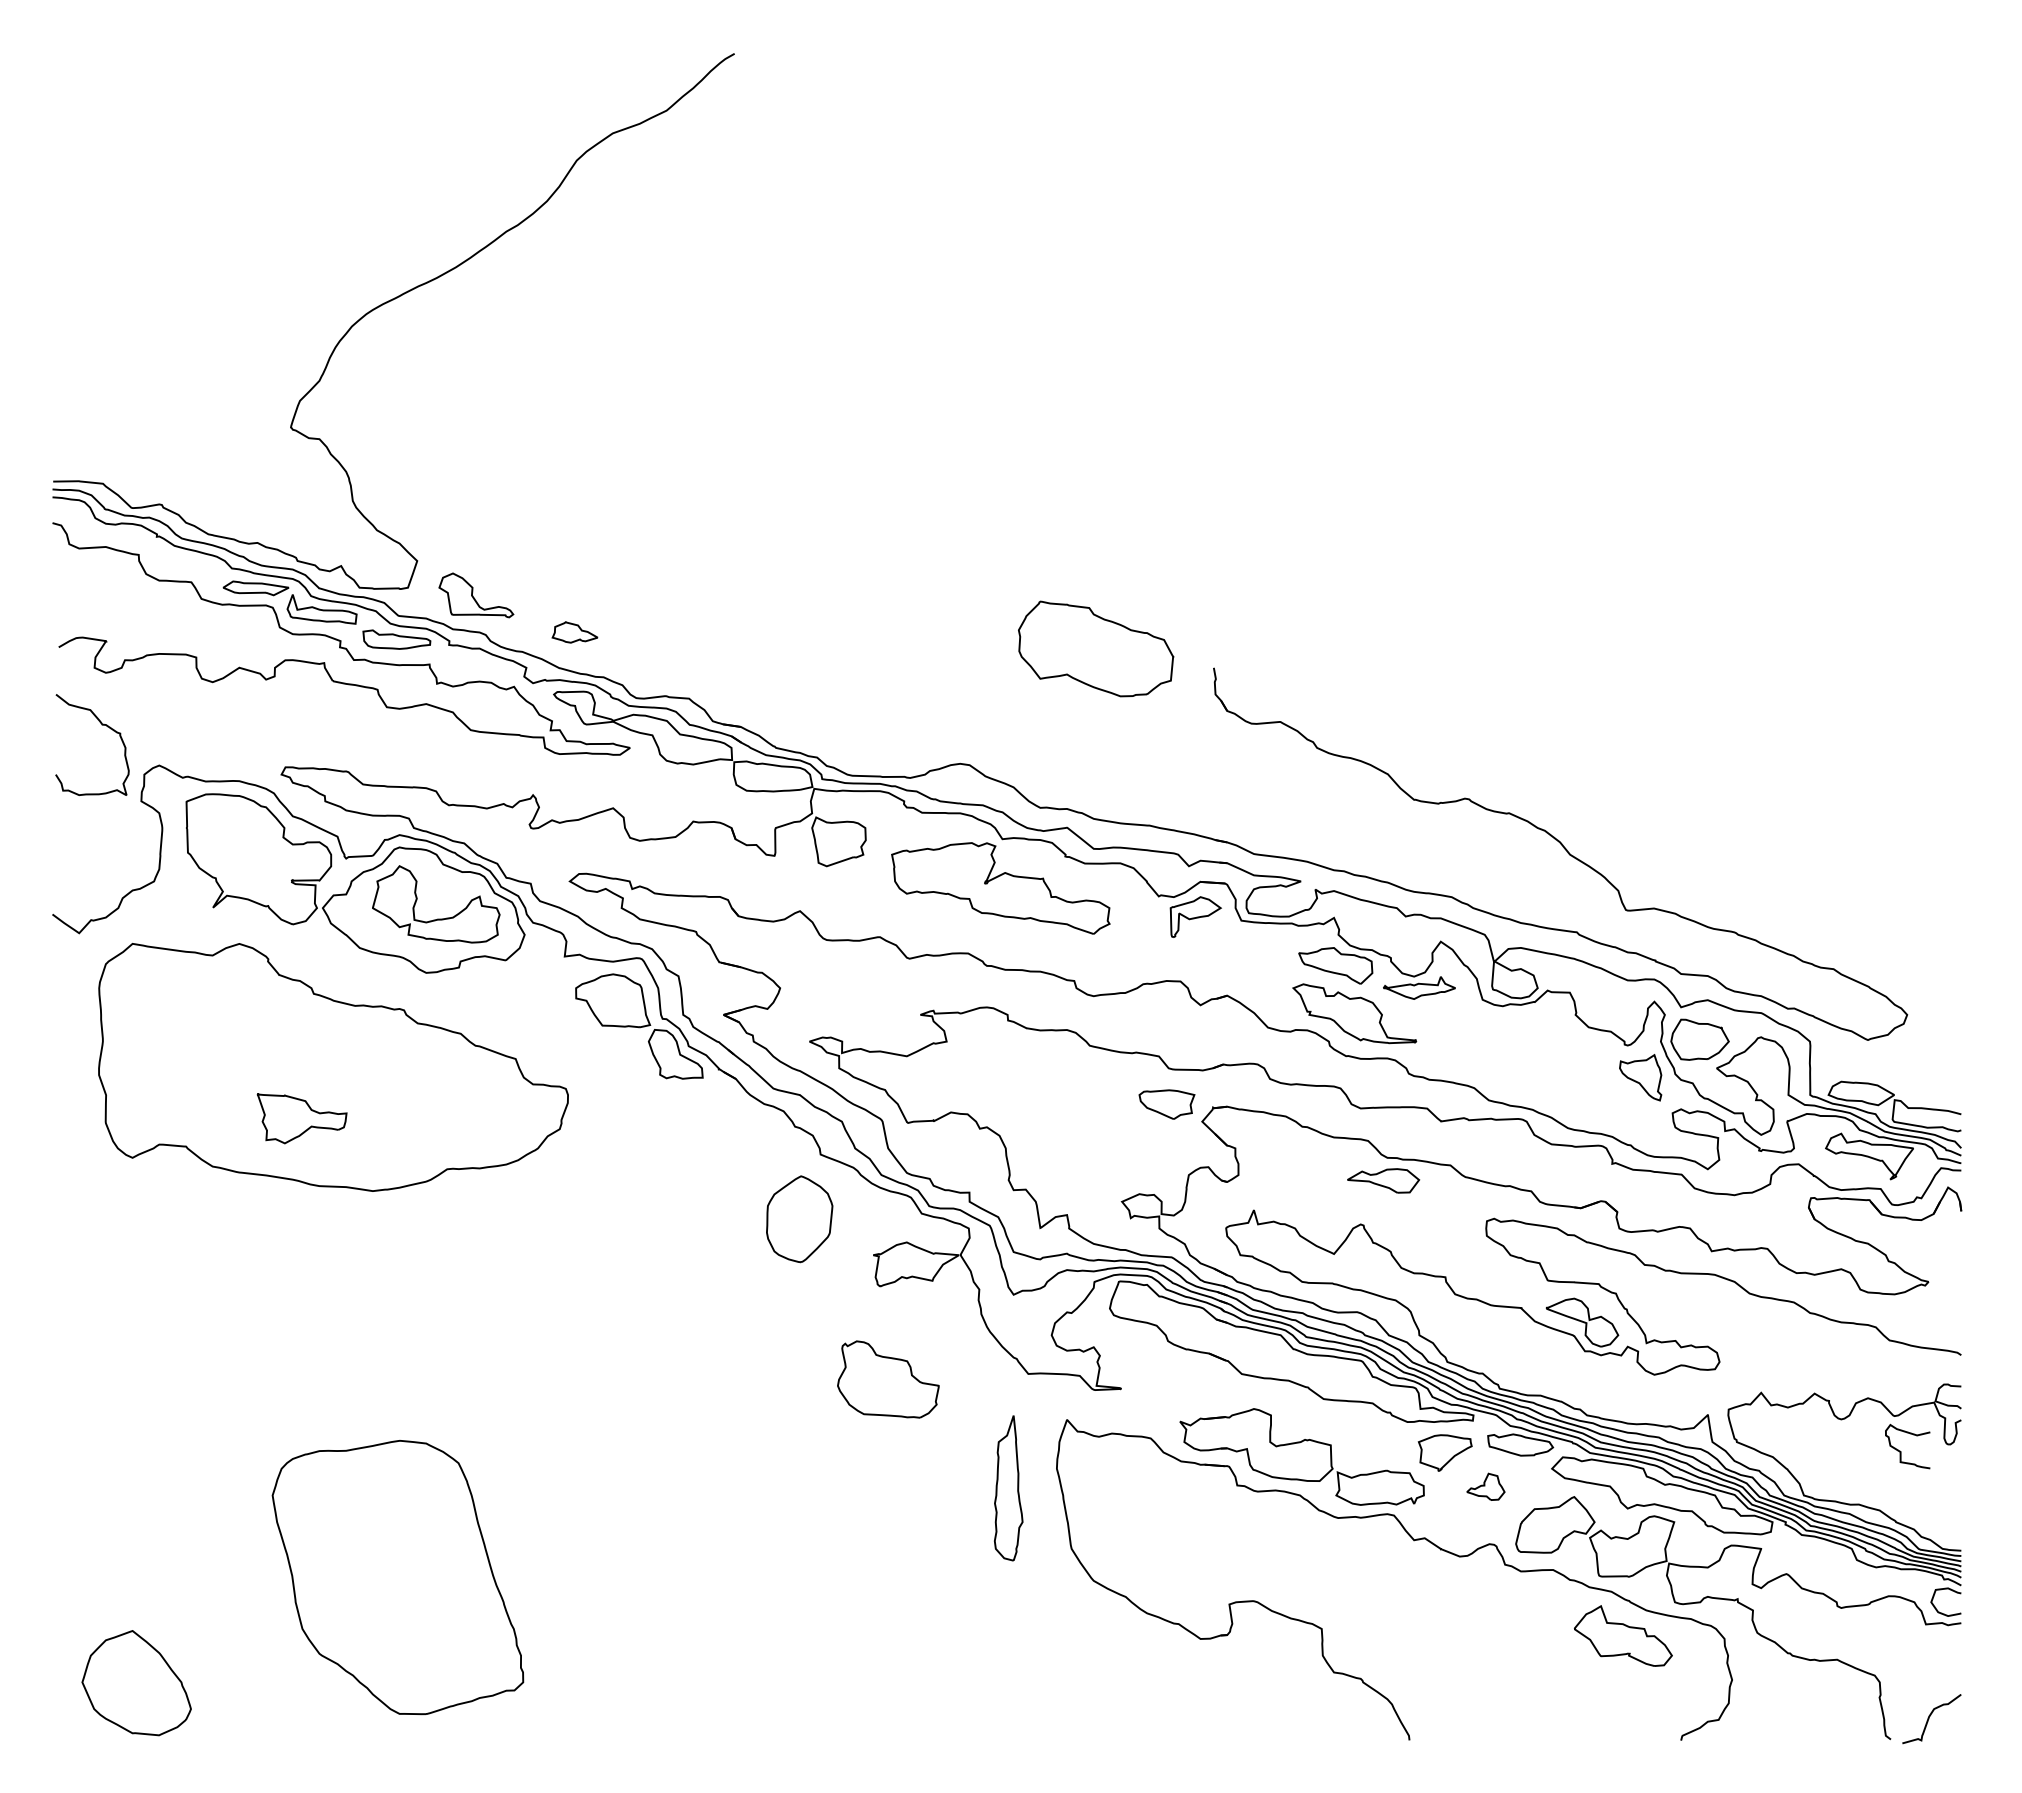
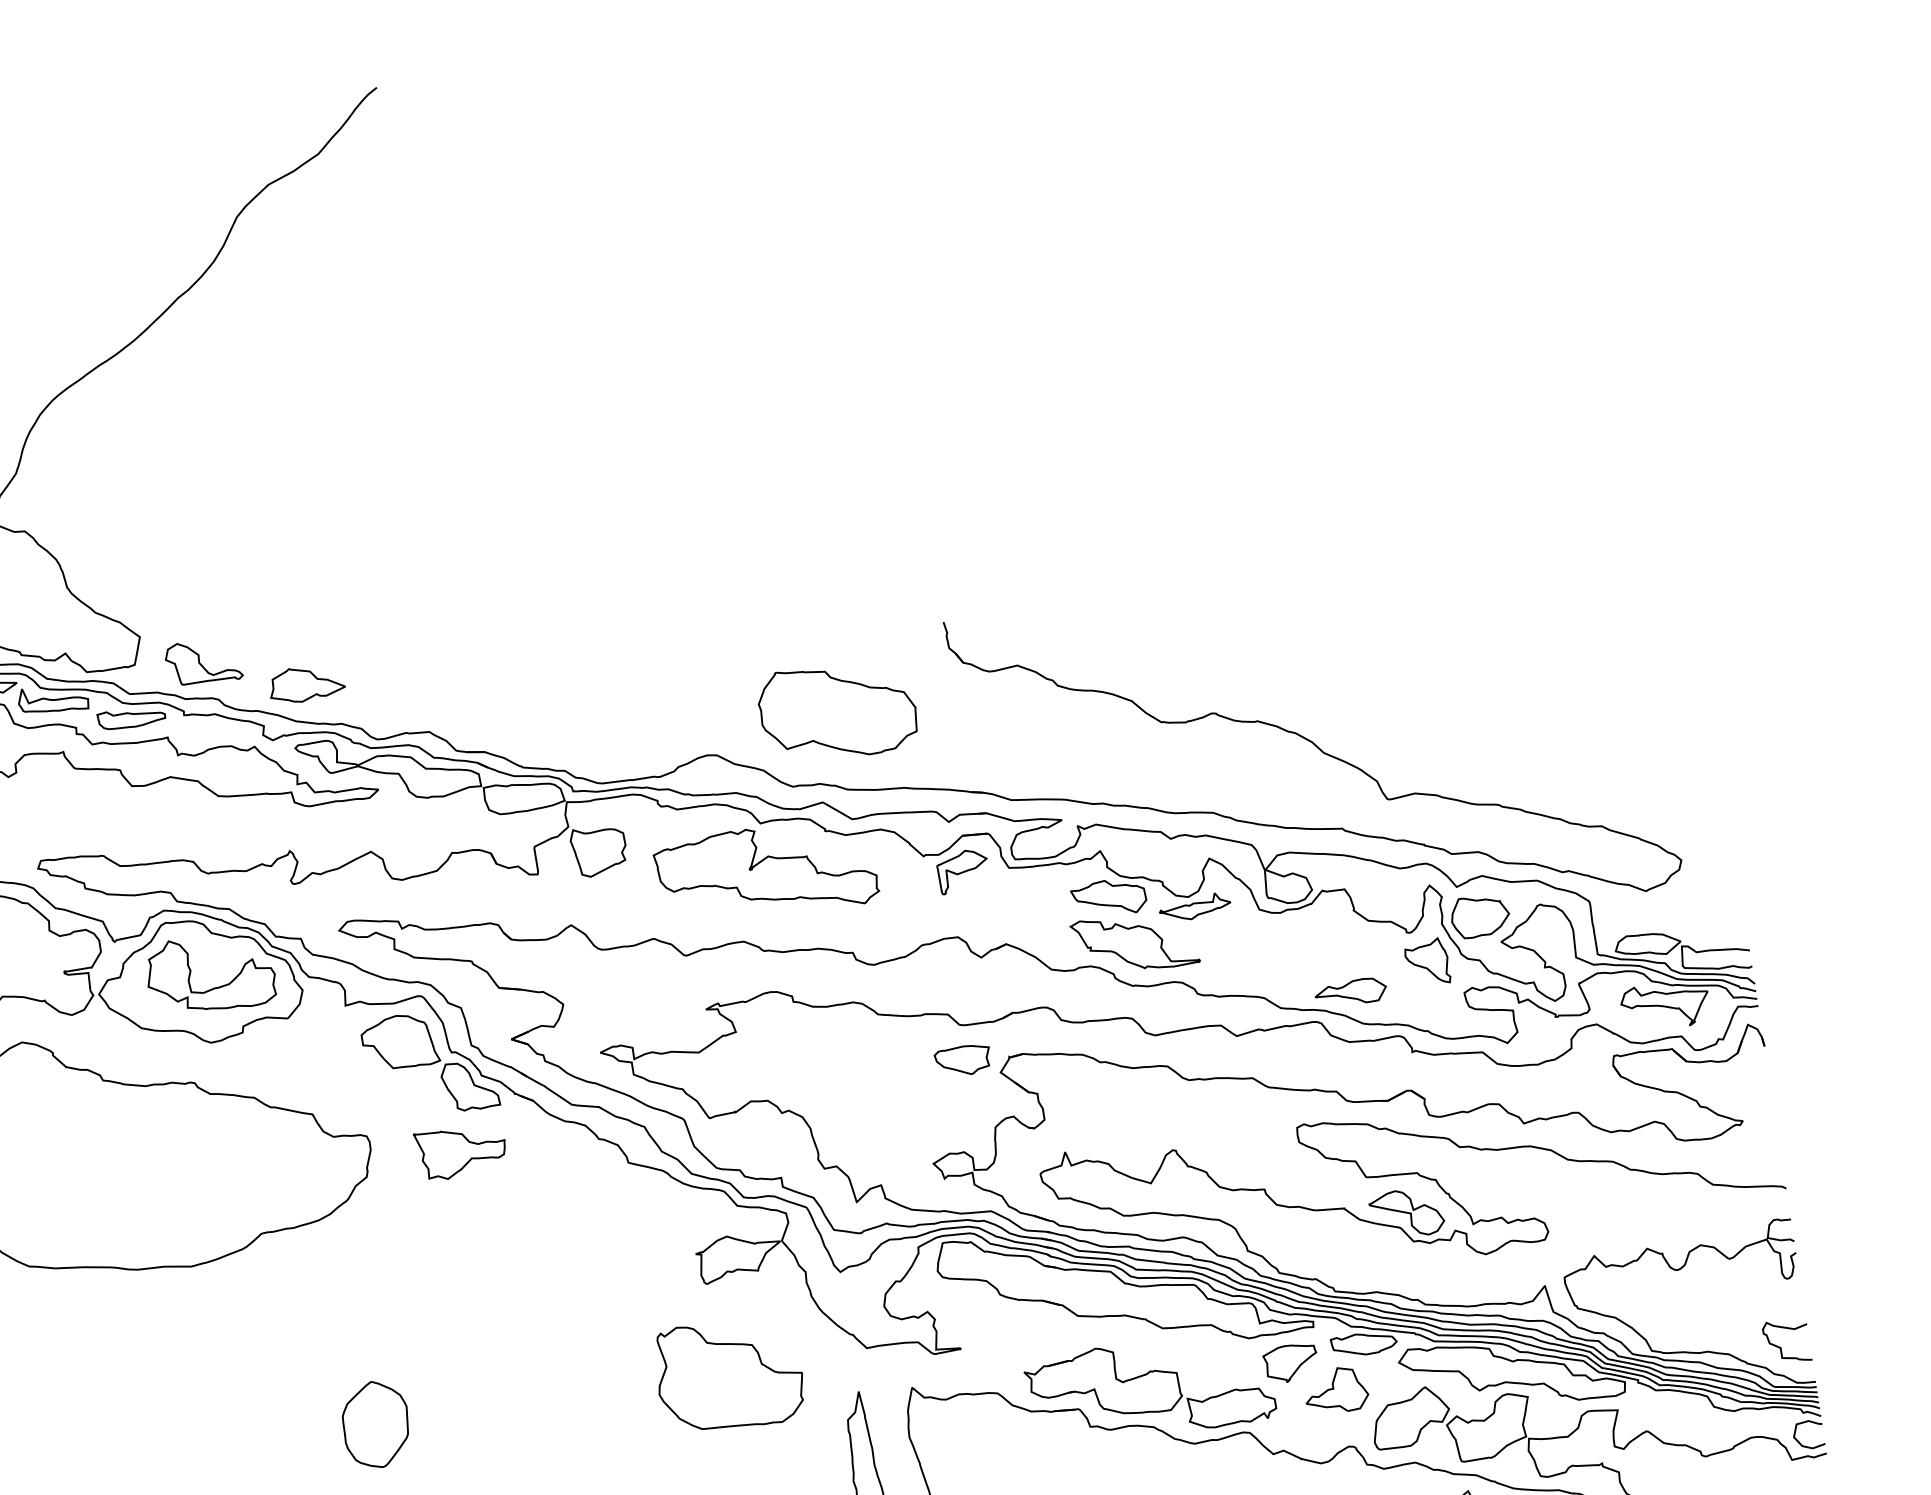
part: (574, 632) -> (306, 683), size x1.67
part: (1096, 648) -> (838, 710), moved
part: (301, 1118) -> (460, 1151), moved
part: (1383, 1180) -> (1350, 992), moved
part: (799, 1219) -> (376, 1424), moved
part: (888, 1379) -> (729, 1374), size x1.43
curve: (1901, 1451) -> (1781, 1347), moved
part: (1485, 1486) -> (1335, 1390), size x1.67

